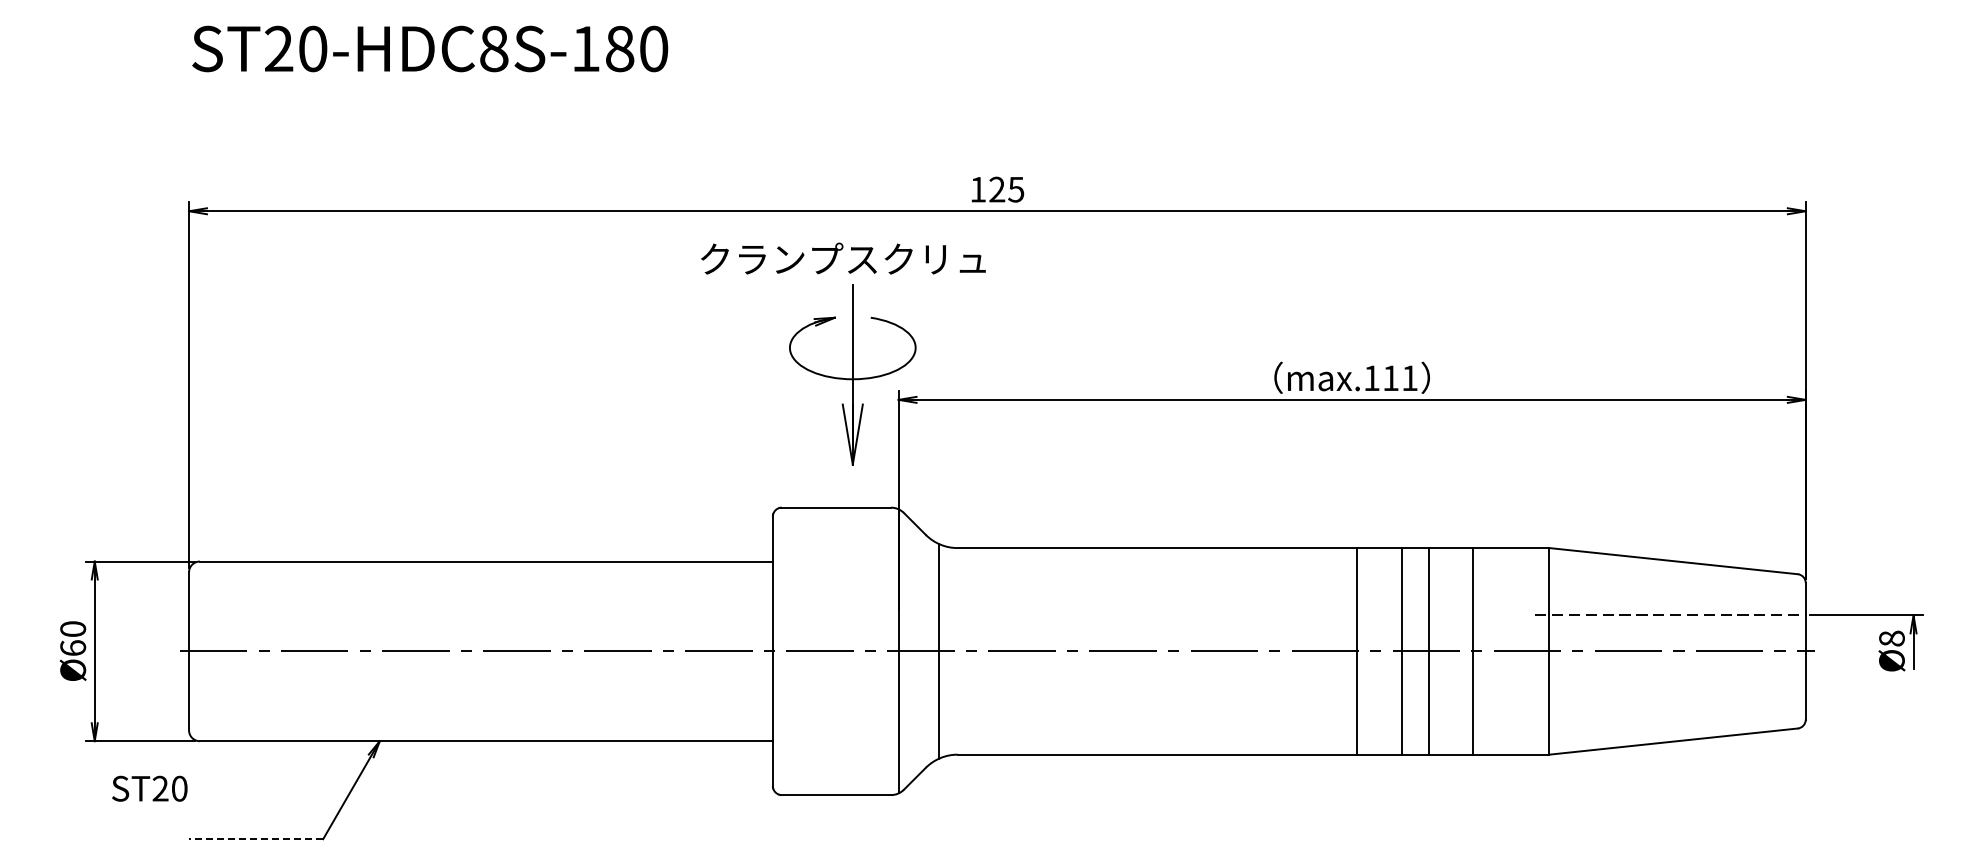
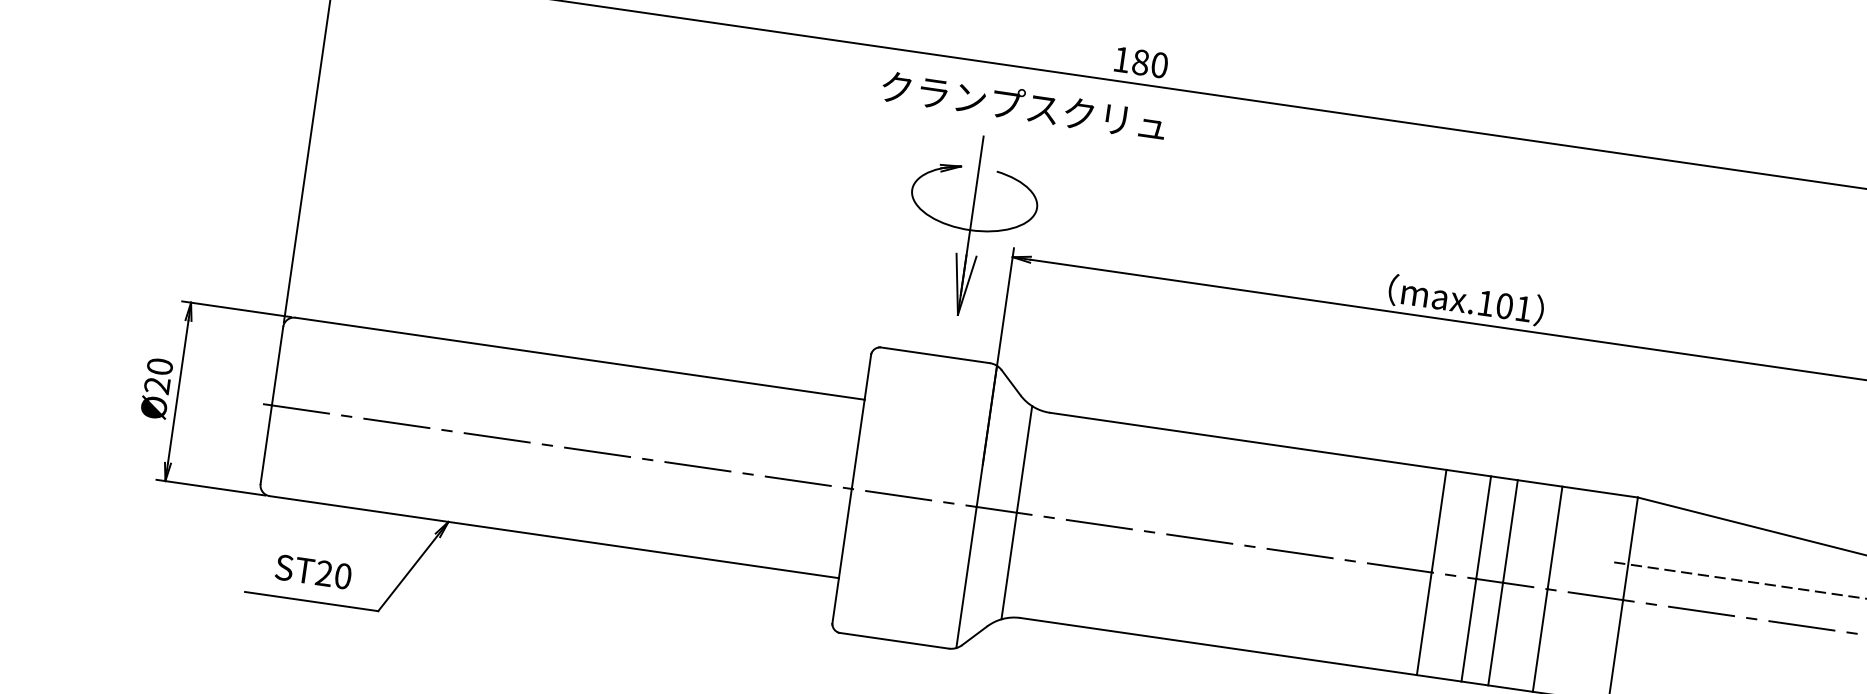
text: (1006, 189) -> (1149, 63), 125 -> 180
text: (843, 258) -> (1024, 105), moved
text: (1390, 378) -> (1504, 306), max.111 -> max.101
text: (73, 648) -> (157, 386), 60 -> 20
text: (149, 788) -> (313, 571), moved
line: (255, 839) -> (310, 601), dashed -> solid

